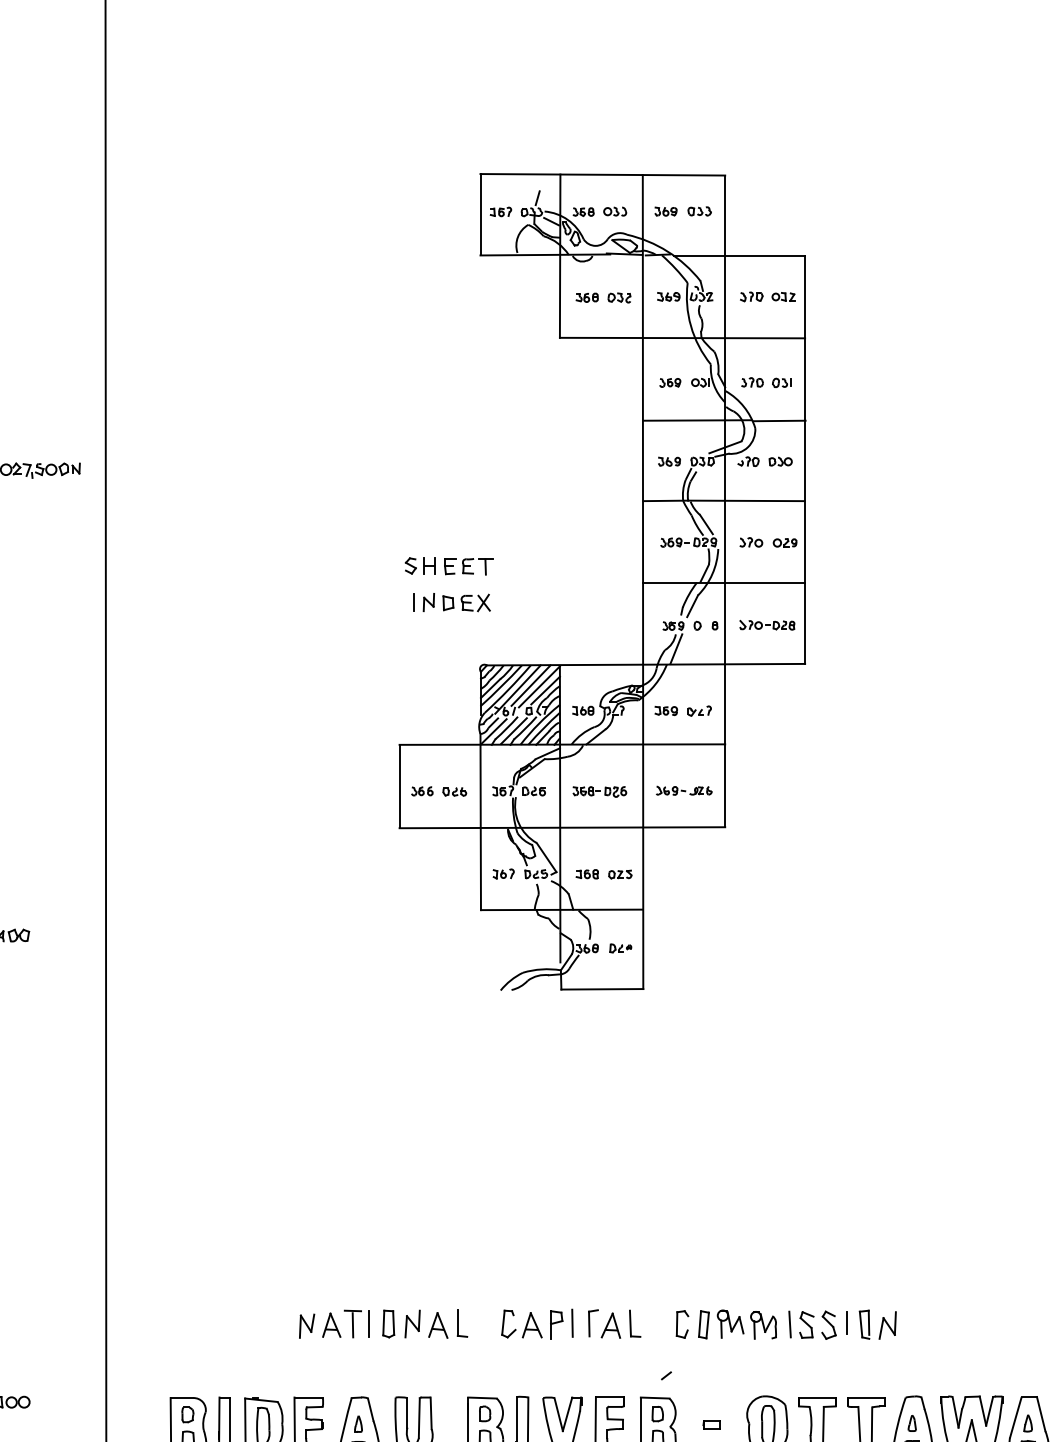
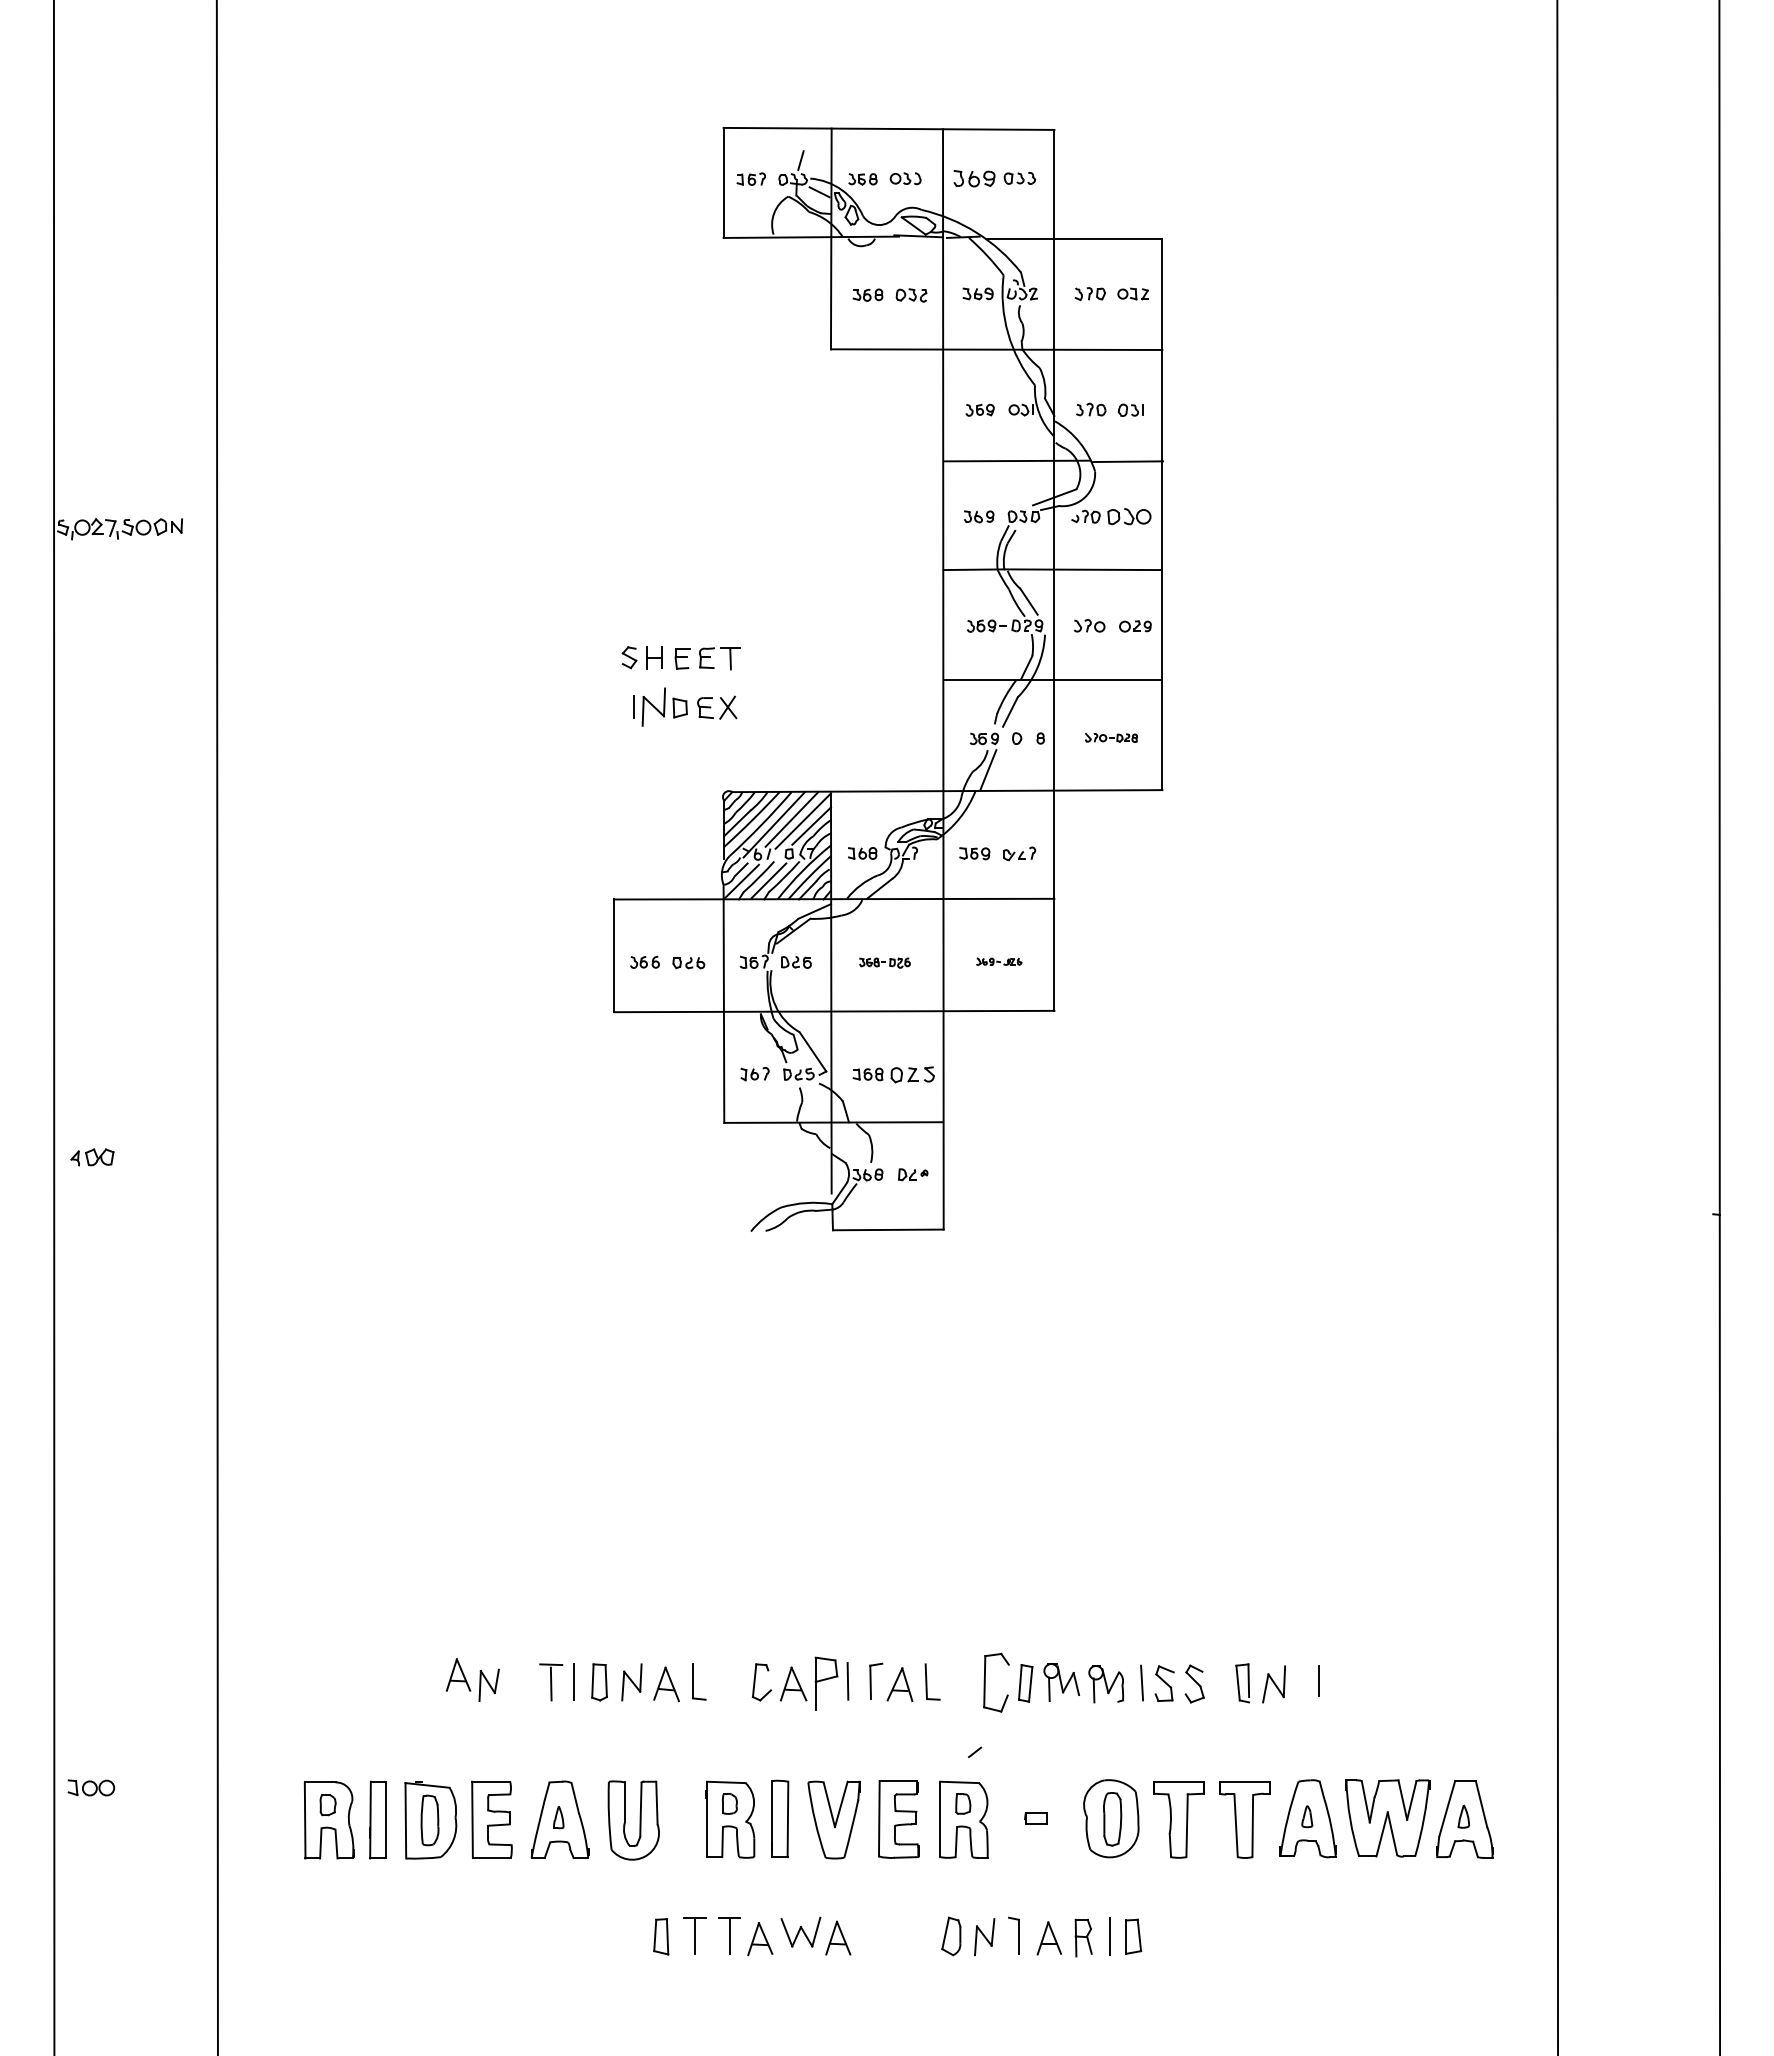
part: (666, 211) -> (974, 178), size x1.4
part: (780, 461) -> (1129, 516), size x1.4
part: (428, 602) -> (653, 706), size x1.6
part: (767, 625) -> (1111, 737), size x0.7
part: (684, 790) -> (999, 961), size x0.6
part: (599, 791) -> (884, 962), size x0.7
part: (620, 874) -> (912, 1074), size x1.4
line: (846, 1322) -> (1318, 1680), moved
part: (331, 1324) -> (458, 1674), moved
part: (556, 1324) -> (826, 1683), size x1.4
part: (682, 1324) -> (996, 1683), size x1.6

